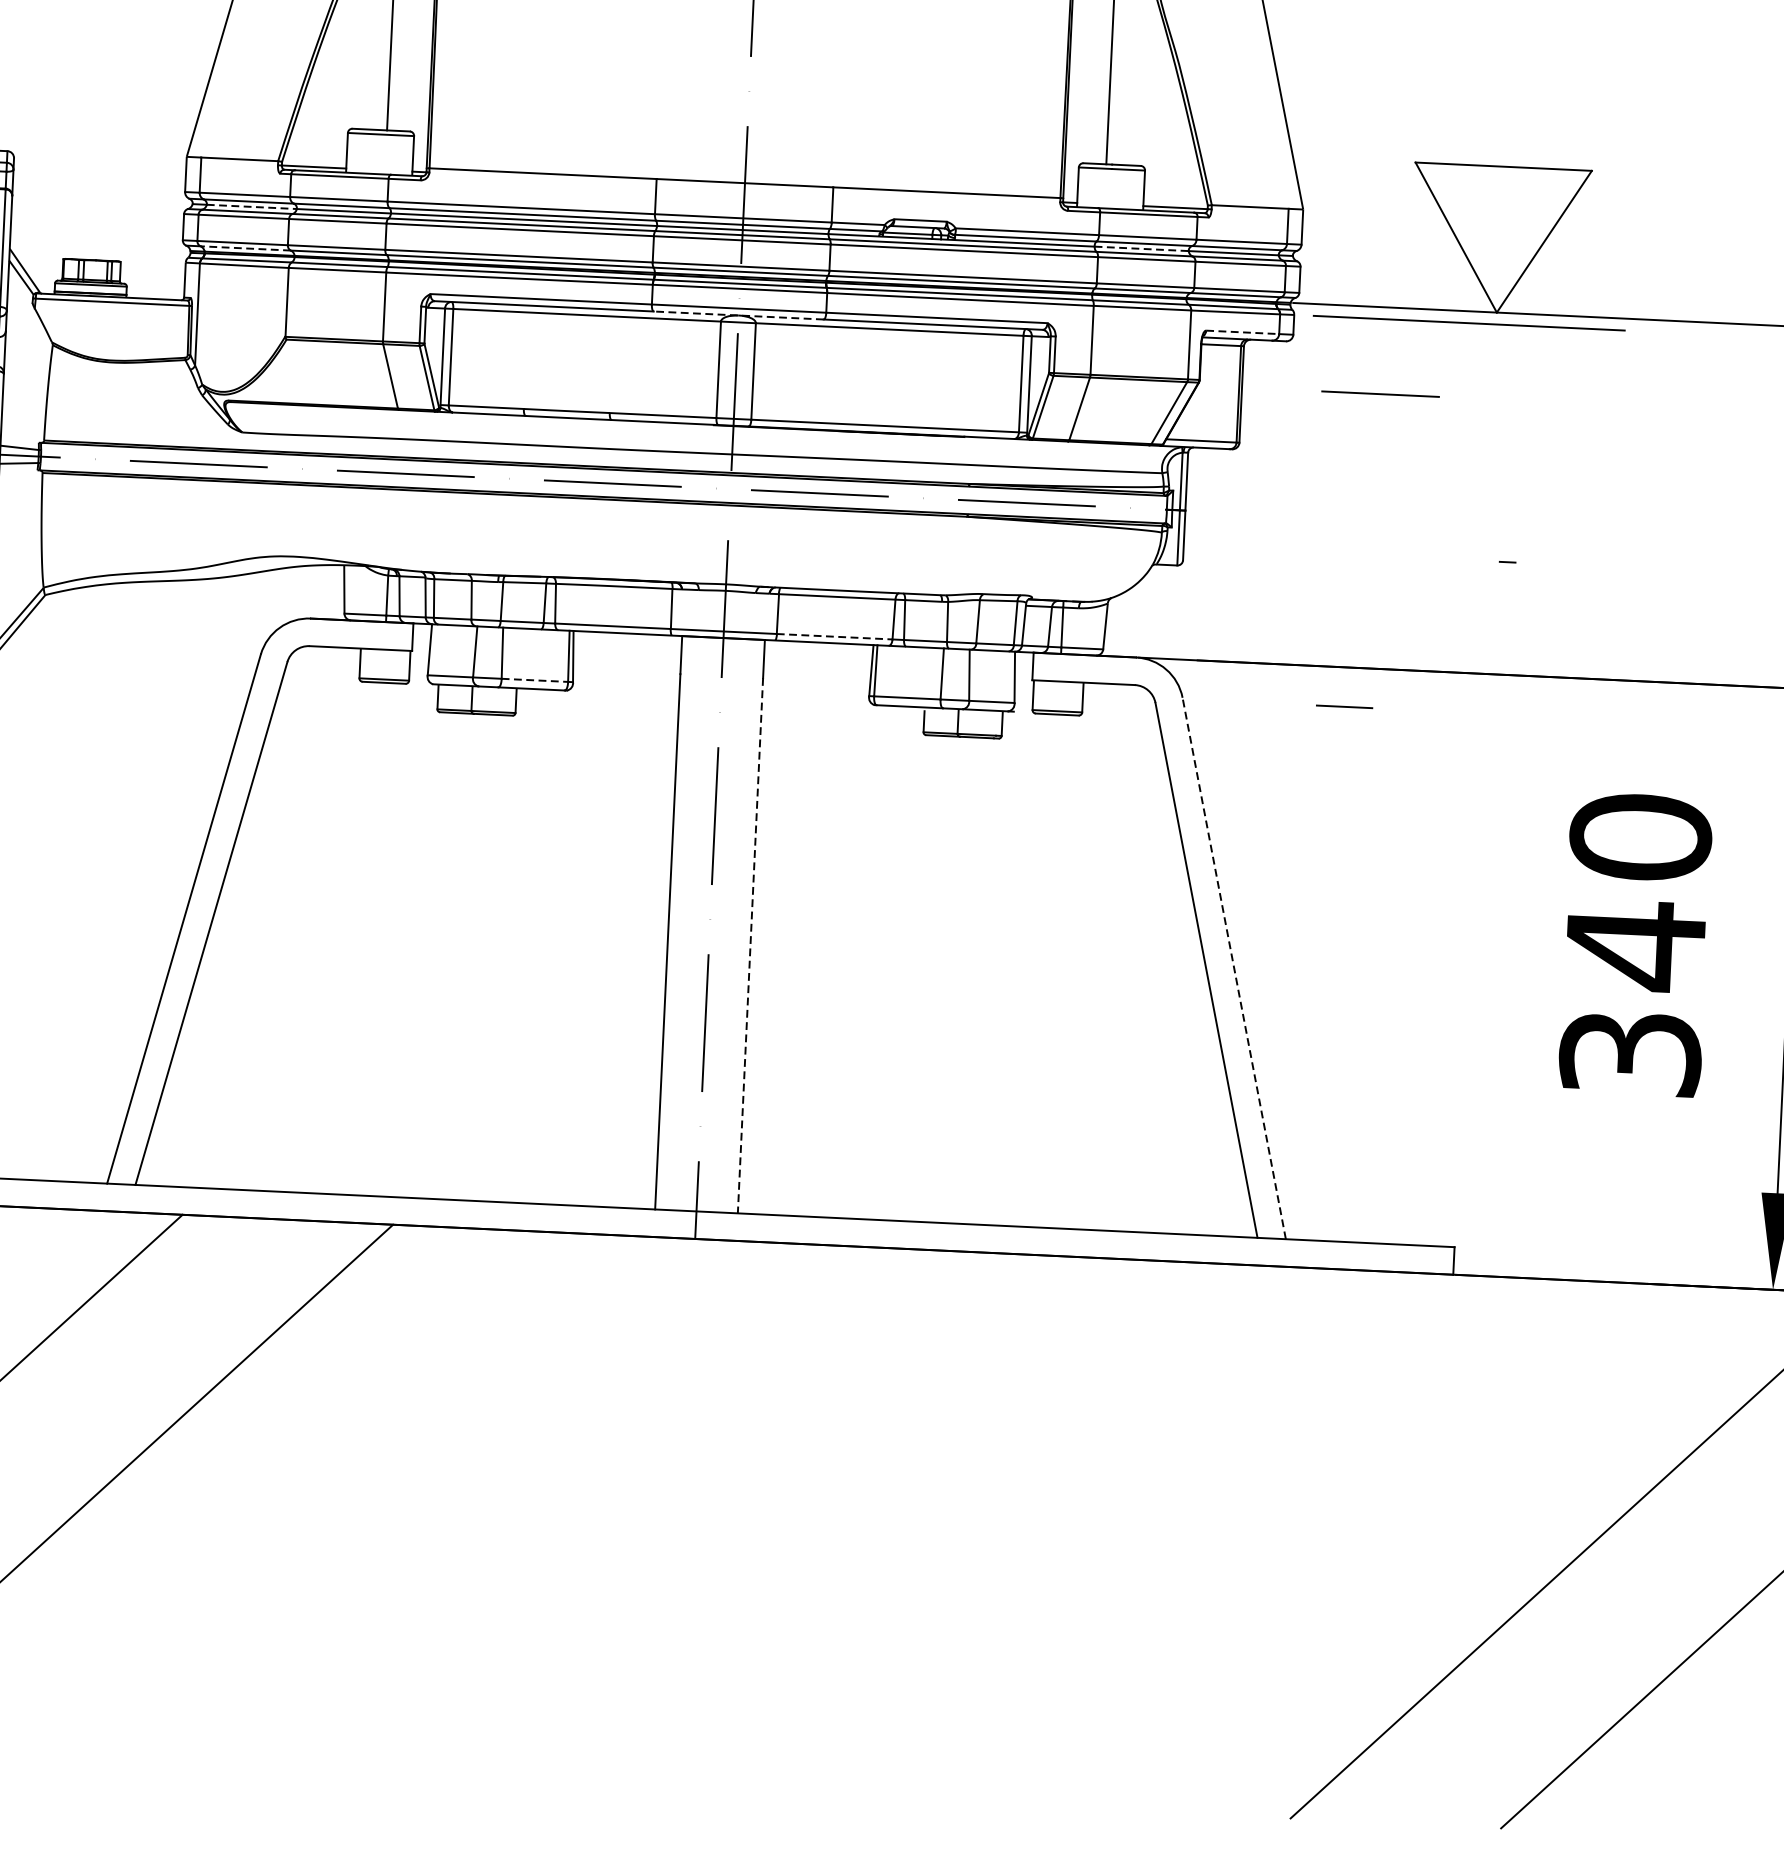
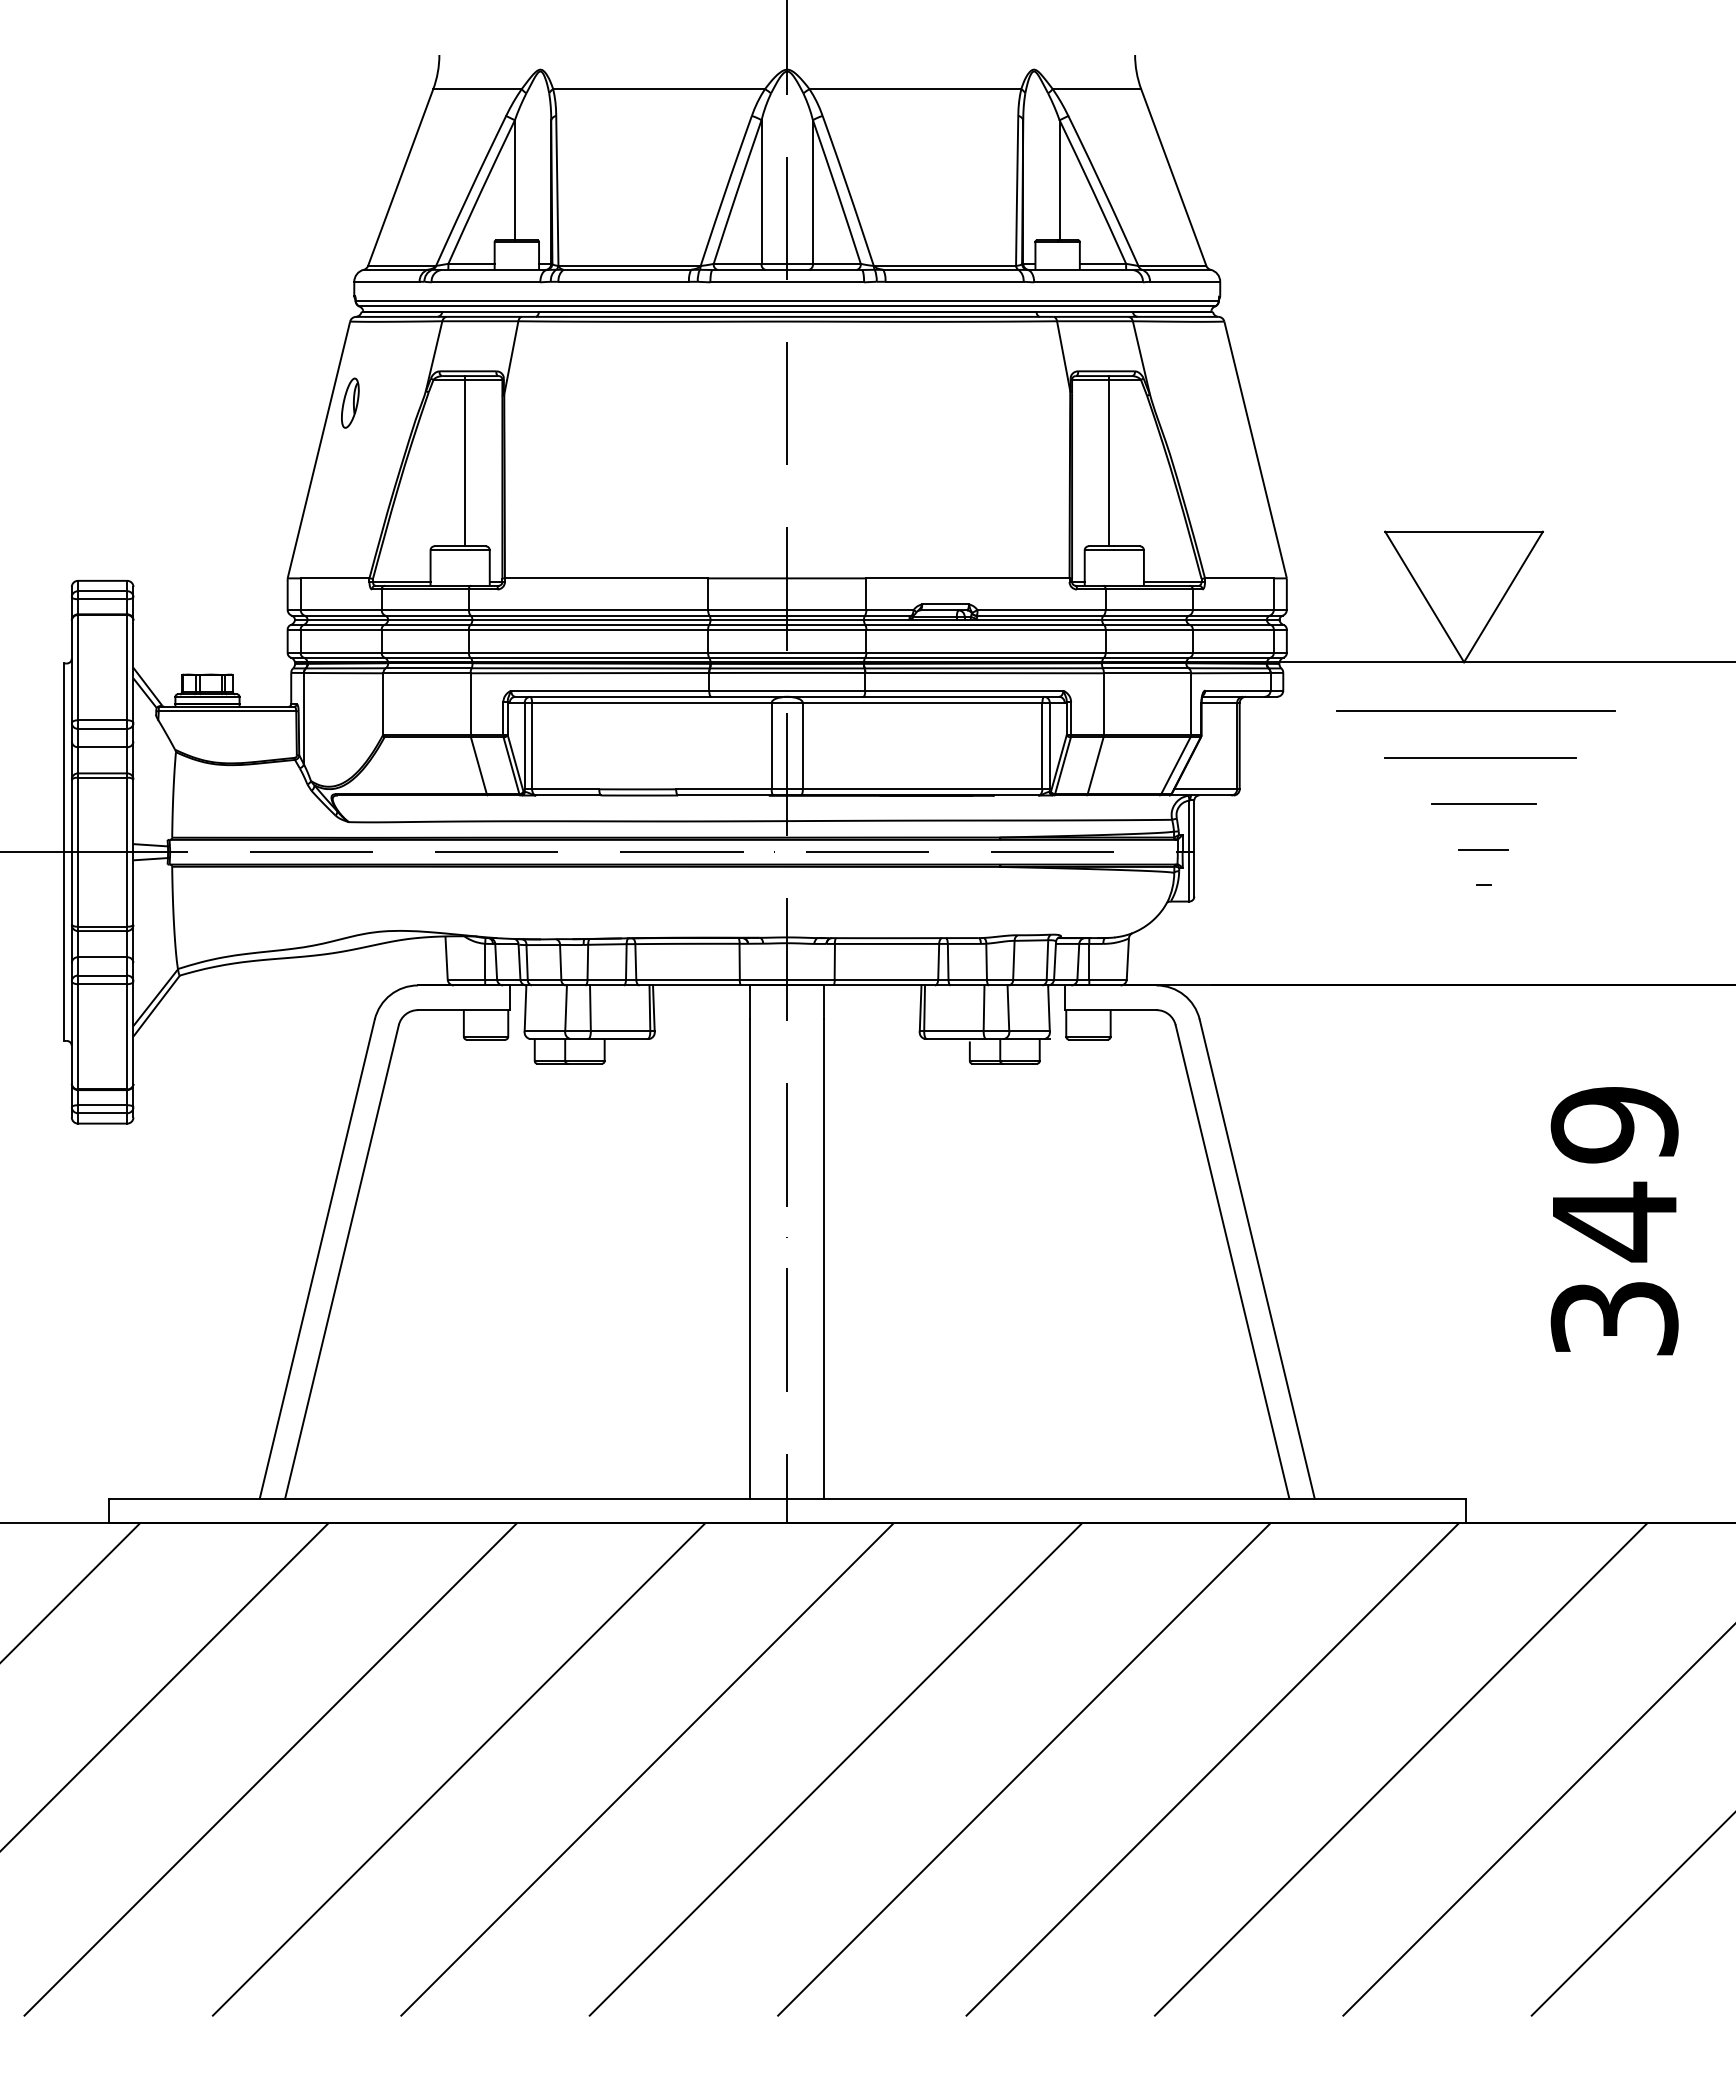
line: (252, 207) -> (348, 620), dashed -> solid
line: (244, 248) -> (343, 657), dashed -> solid
line: (1141, 249) -> (1144, 620), dashed -> solid
line: (737, 315) -> (786, 696), dashed -> solid
line: (1468, 322) -> (1475, 710), moved
line: (1242, 332) -> (1237, 690), dashed -> solid
line: (1380, 393) -> (1483, 803), moved
line: (1510, 419) -> (1480, 757), added
line: (834, 636) -> (886, 979), dashed -> solid
line: (534, 680) -> (620, 1031), dashed -> solid
line: (1344, 706) -> (1483, 849), moved
text: (1640, 836) -> (1614, 1124), 340 -> 349
line: (750, 946) -> (824, 1259), dashed -> solid
line: (1234, 967) -> (1257, 1258), dashed -> solid
line: (314, 1496) -> (458, 1769), added
line: (526, 1506) -> (647, 1769), added
line: (736, 1516) -> (835, 1769), added
line: (947, 1526) -> (1024, 1769), added
line: (1157, 1536) -> (1212, 1769), added
line: (1367, 1546) -> (1400, 1769), added

